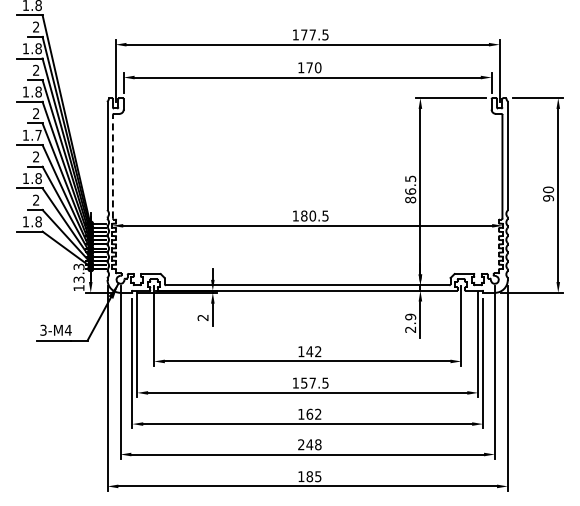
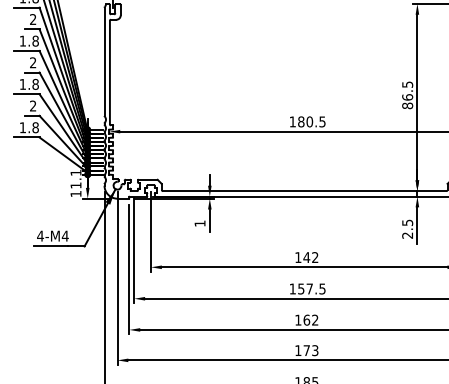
text: (38, 134) -> (35, 40), 1.7 -> 1.8
line: (112, 166) -> (109, 72), dashed -> solid
text: (78, 272) -> (75, 178), 13.3 -> 11.1
text: (410, 316) -> (407, 222), 2.9 -> 2.5
text: (202, 317) -> (199, 223), 2 -> 1
text: (43, 329) -> (40, 235), 3-M4 -> 4-M4
text: (309, 444) -> (306, 350), 248 -> 173

